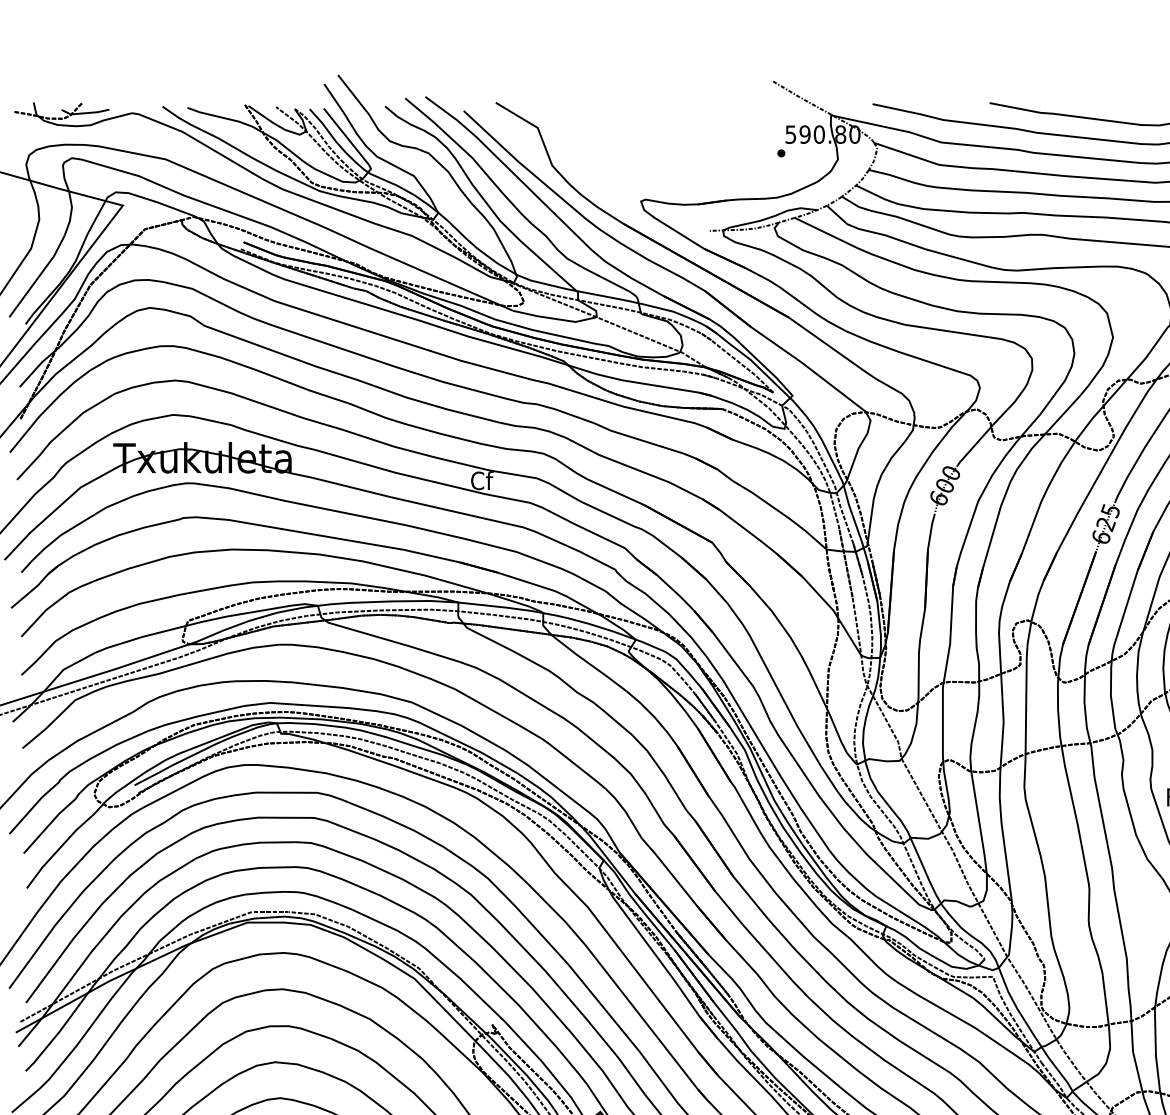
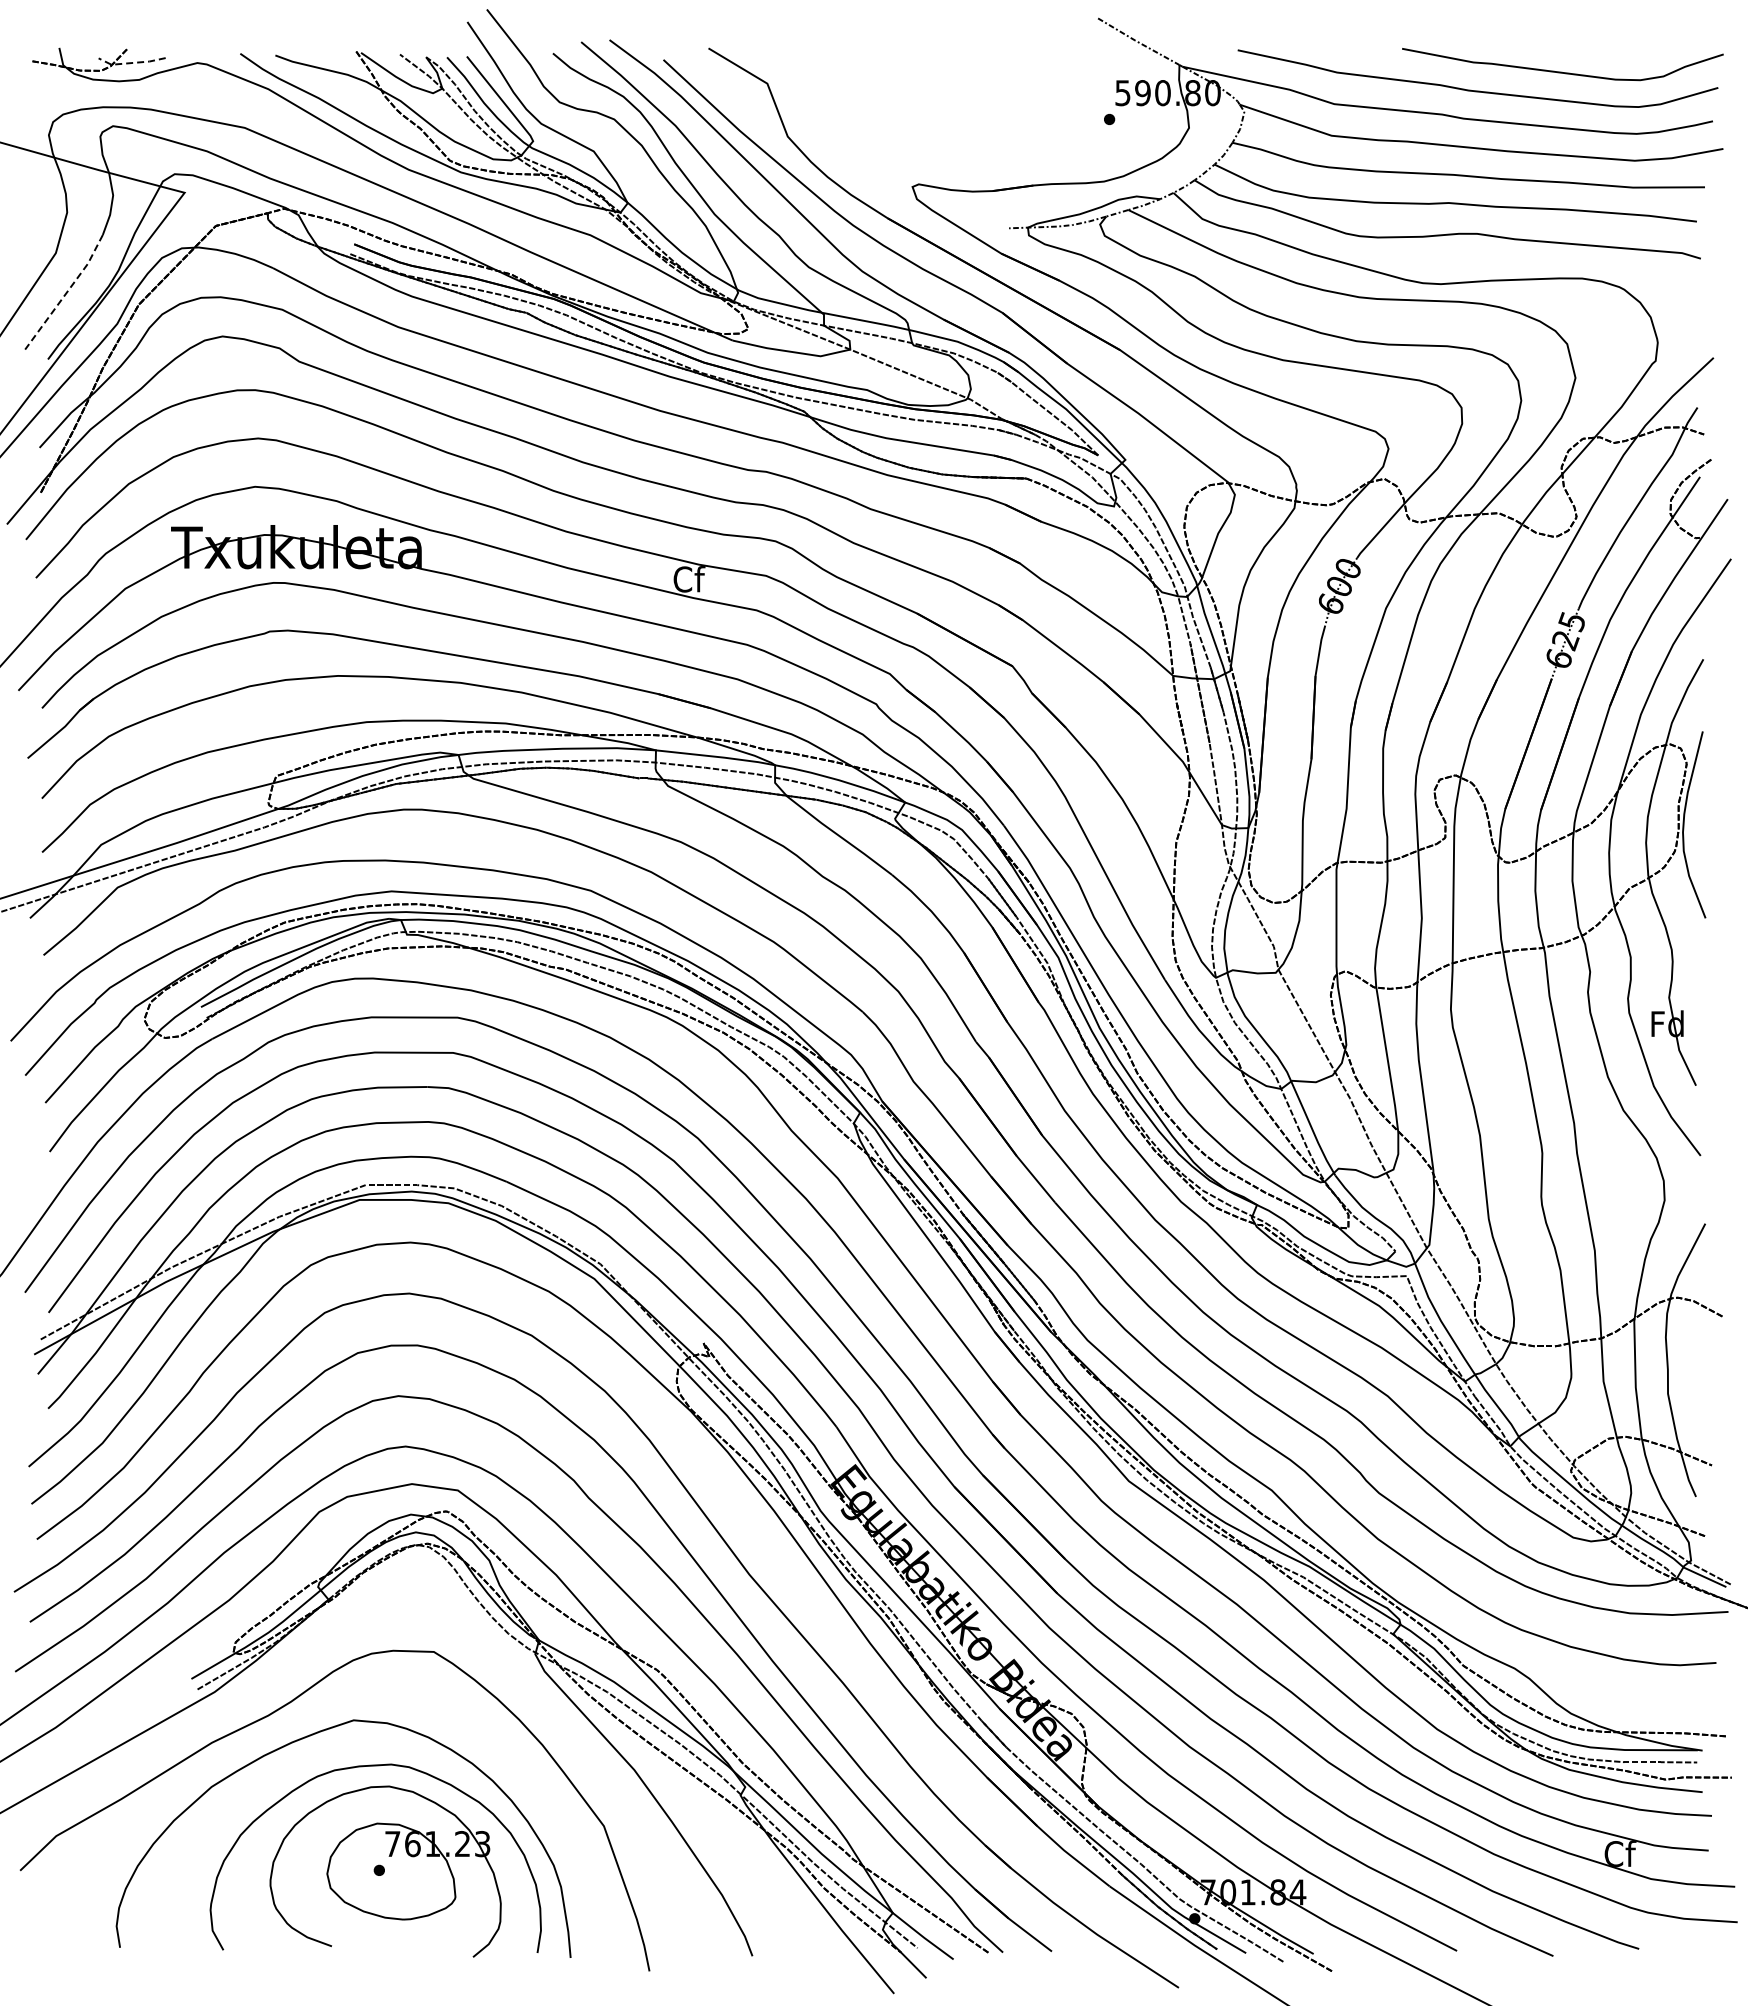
line: (85, 113) -> (131, 63), solid -> dashed
line: (38, 277) -> (66, 293), solid -> dashed

